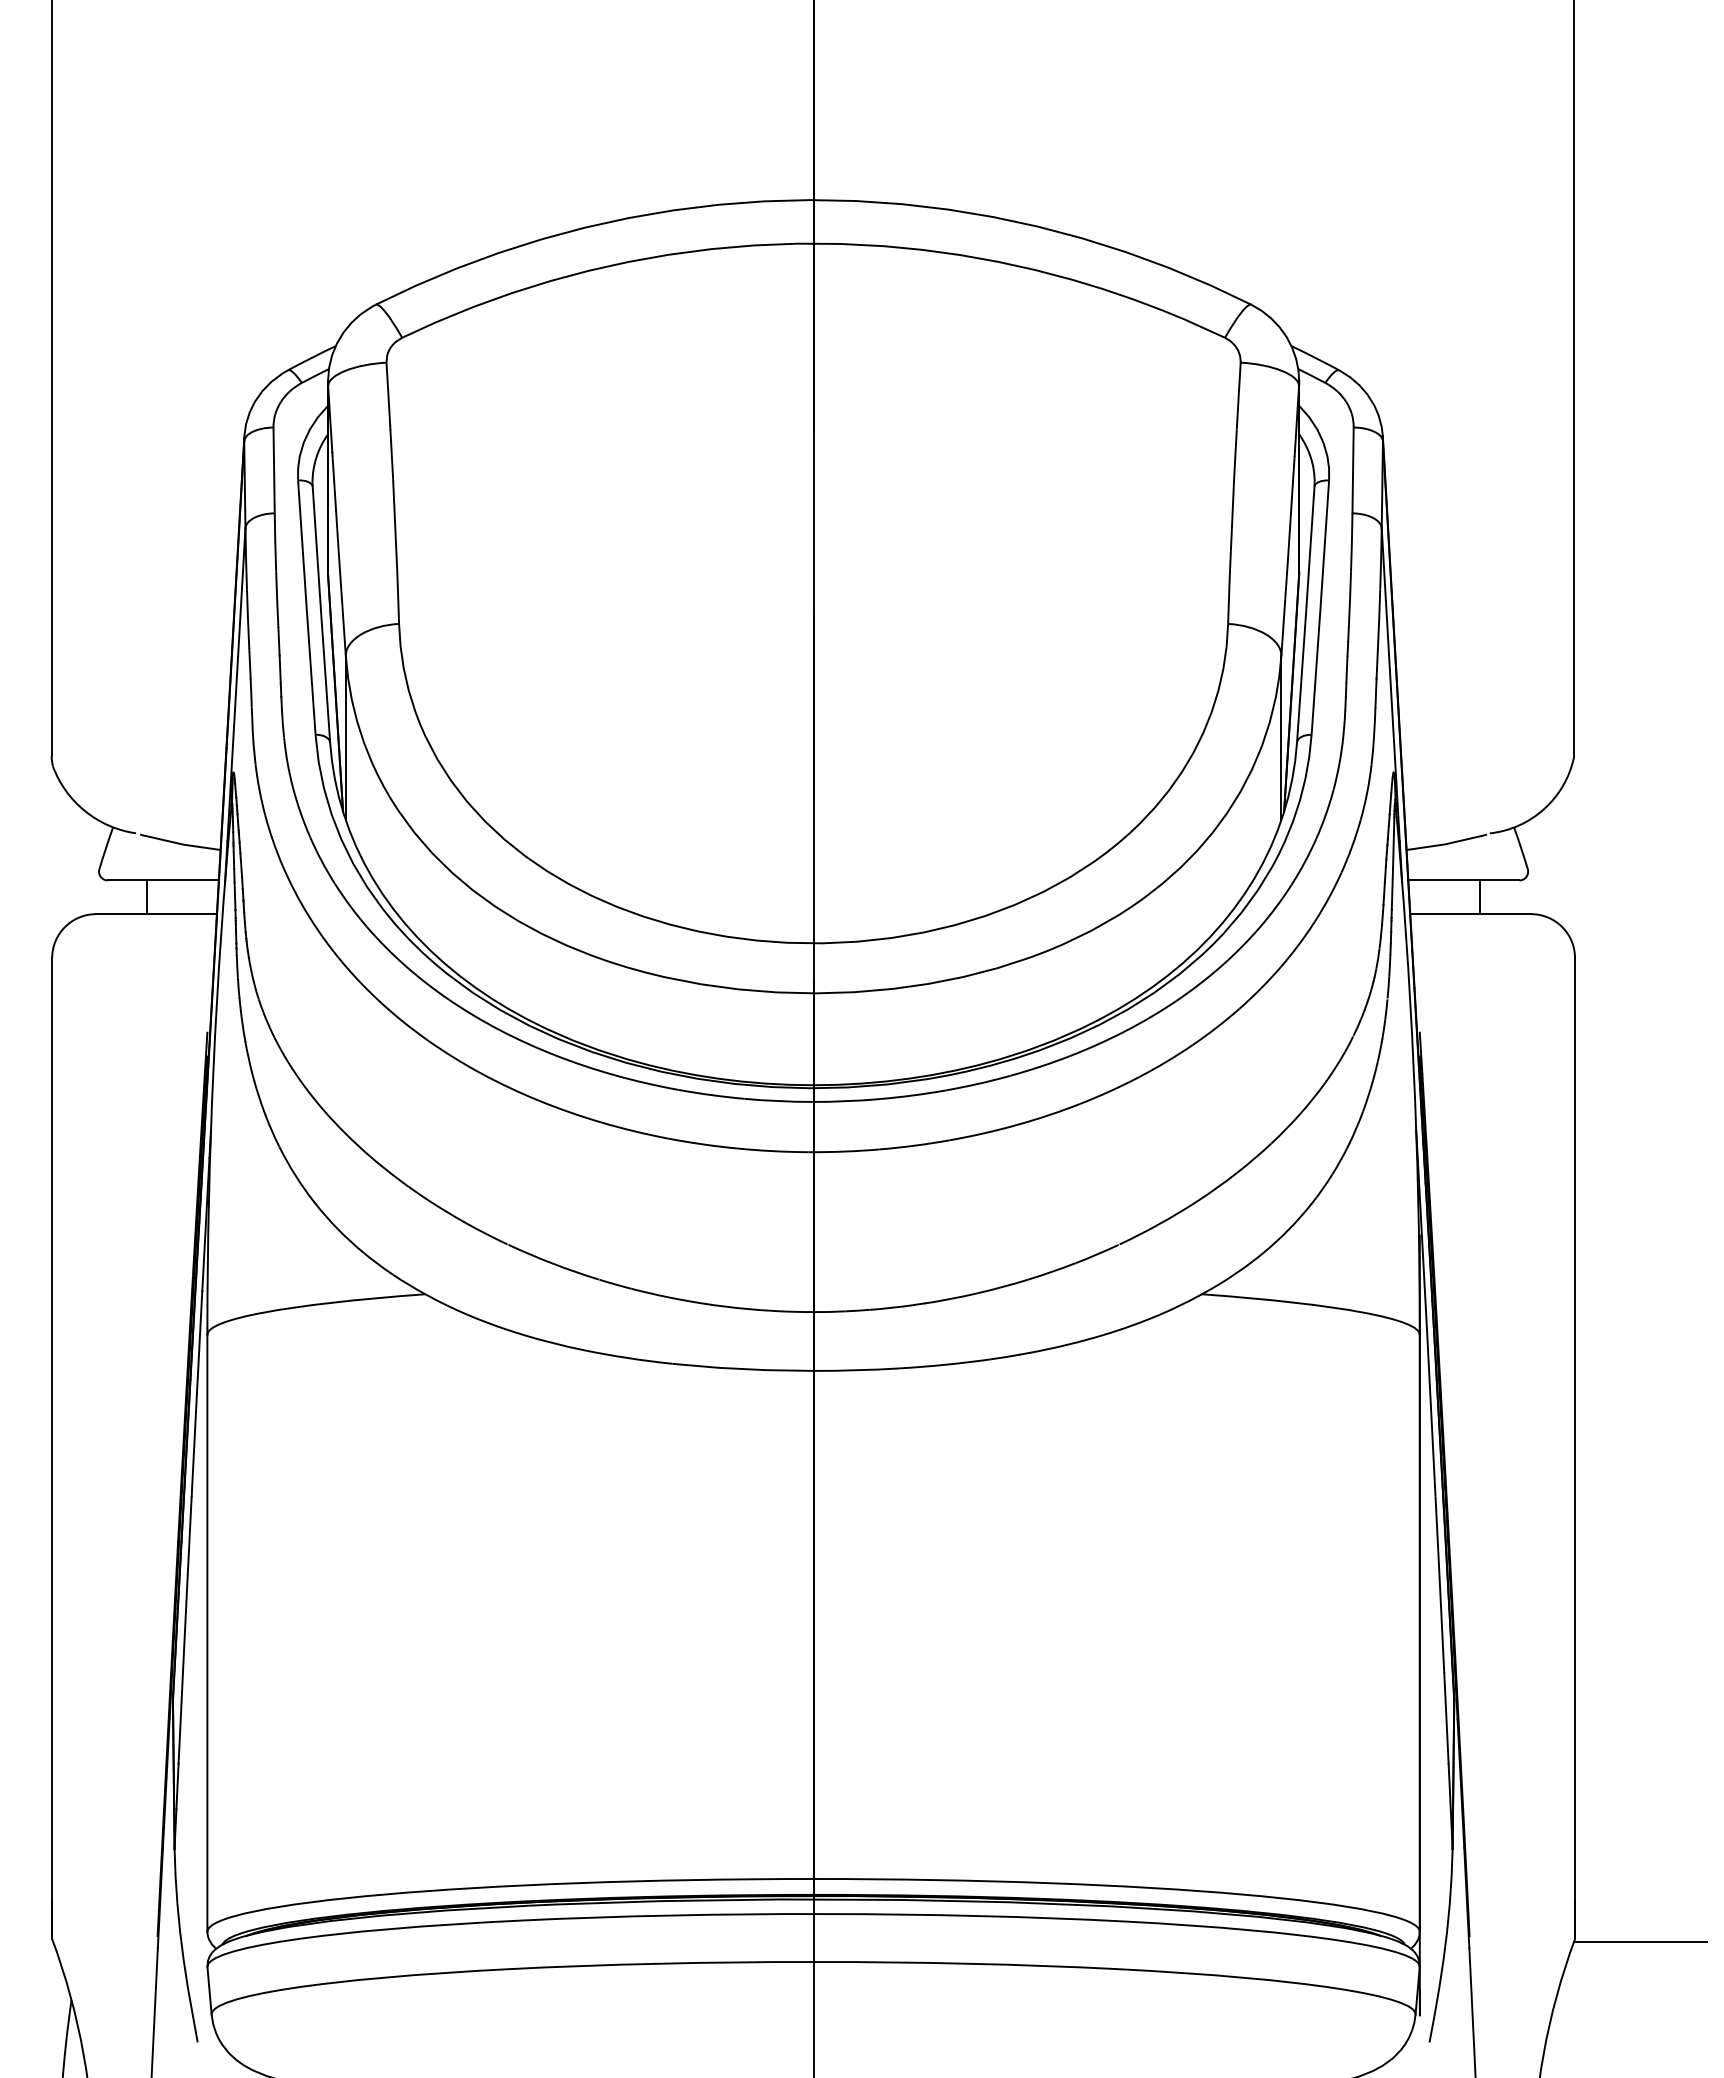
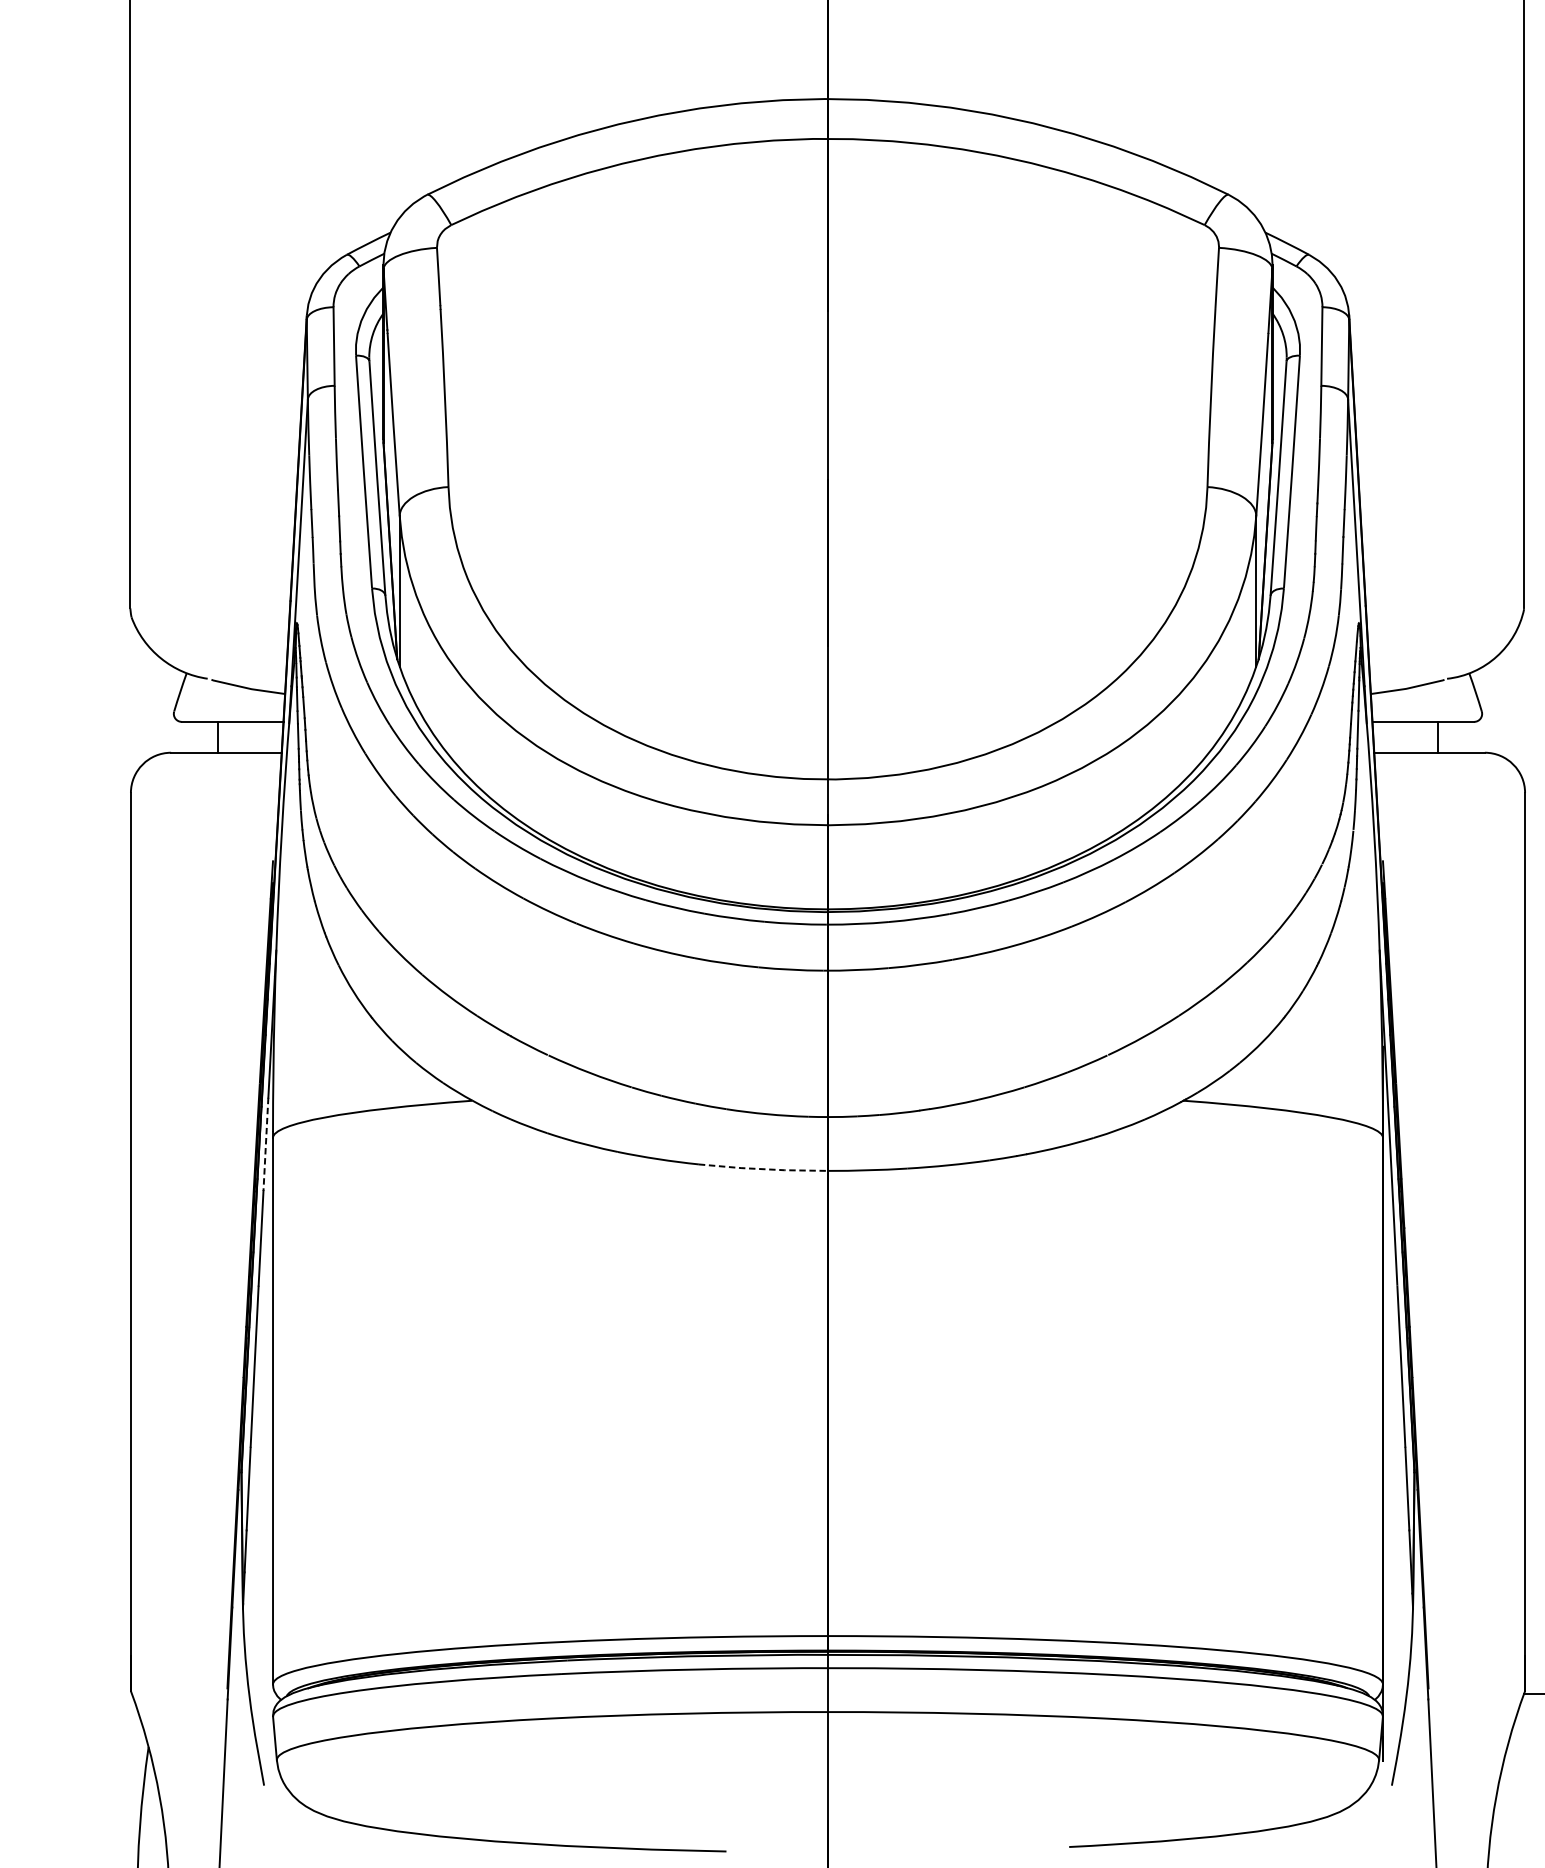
line: (199, 1341) -> (265, 1143), solid -> dashed
line: (743, 1369) -> (763, 1169), solid -> dashed

